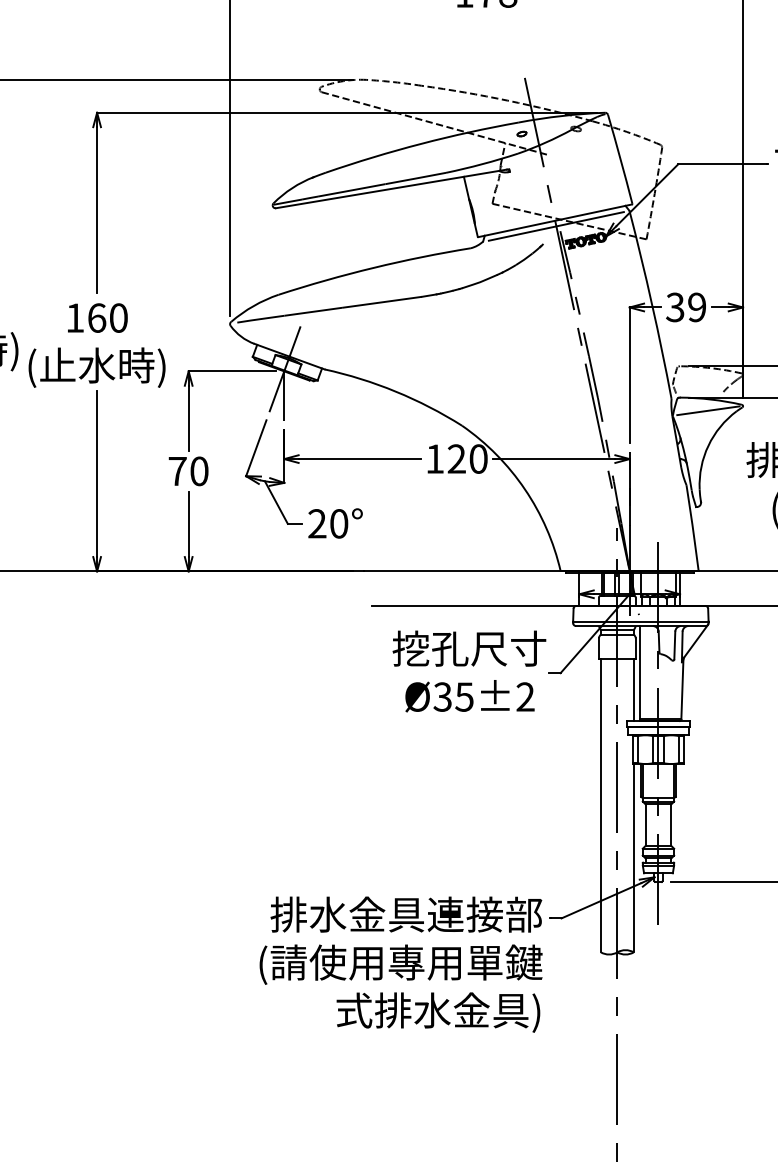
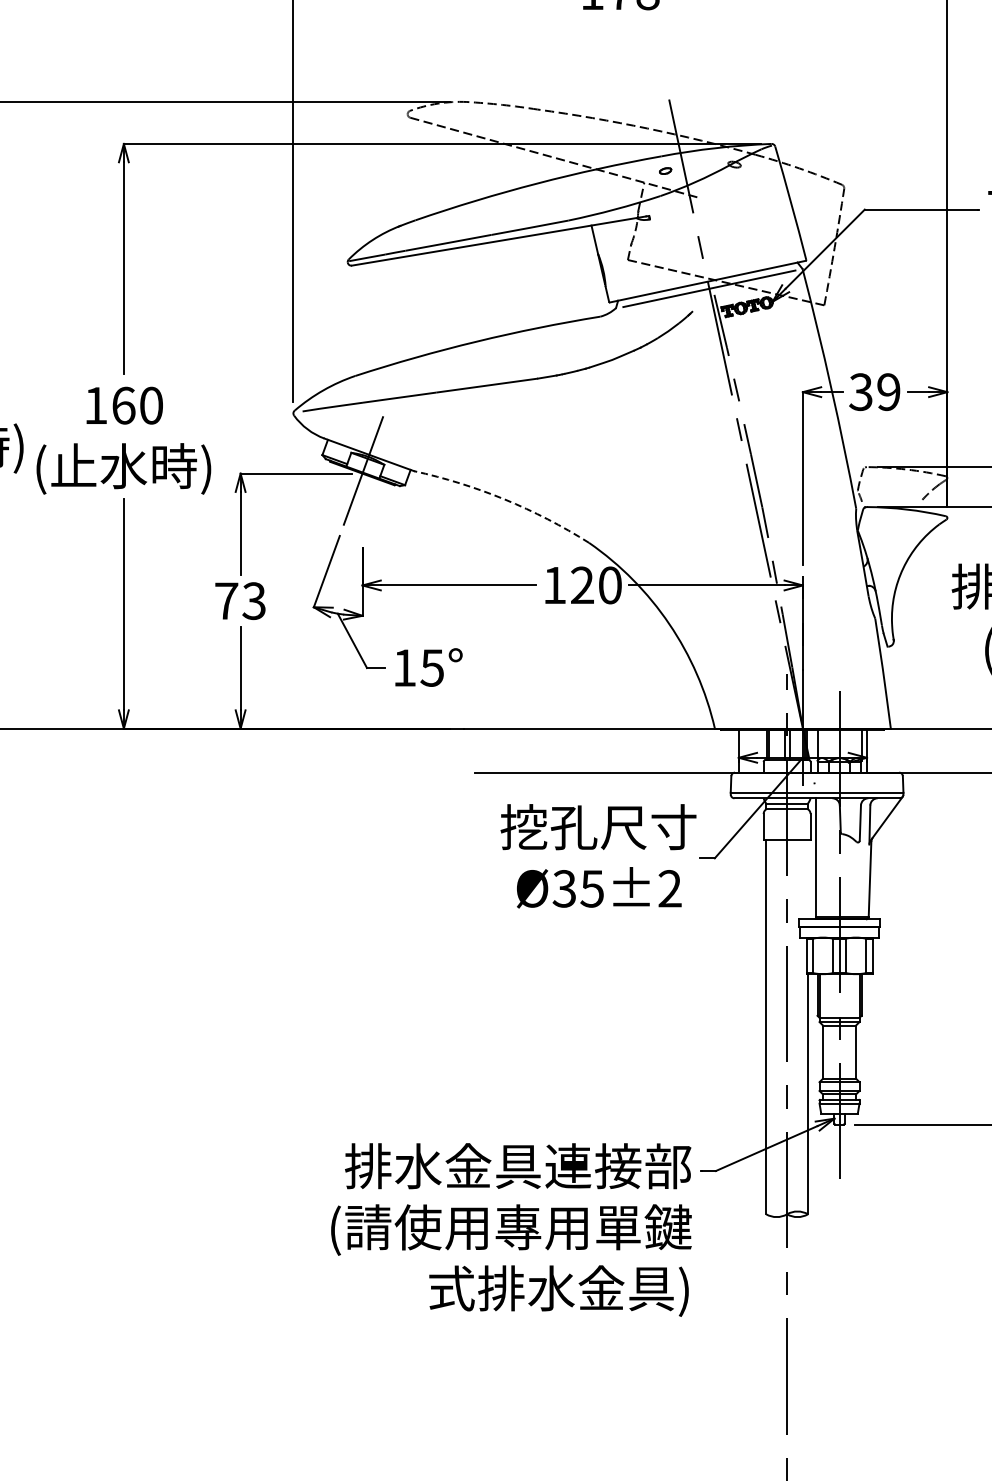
arc: (395, 391) -> (504, 499), solid -> dashed
line: (284, 396) -> (362, 505), removed
line: (707, 410) -> (902, 523), removed
text: (198, 470) -> (253, 600), 70 -> 73
text: (328, 523) -> (418, 667), 20° -> 15°
line: (634, 689) -> (808, 879), removed

